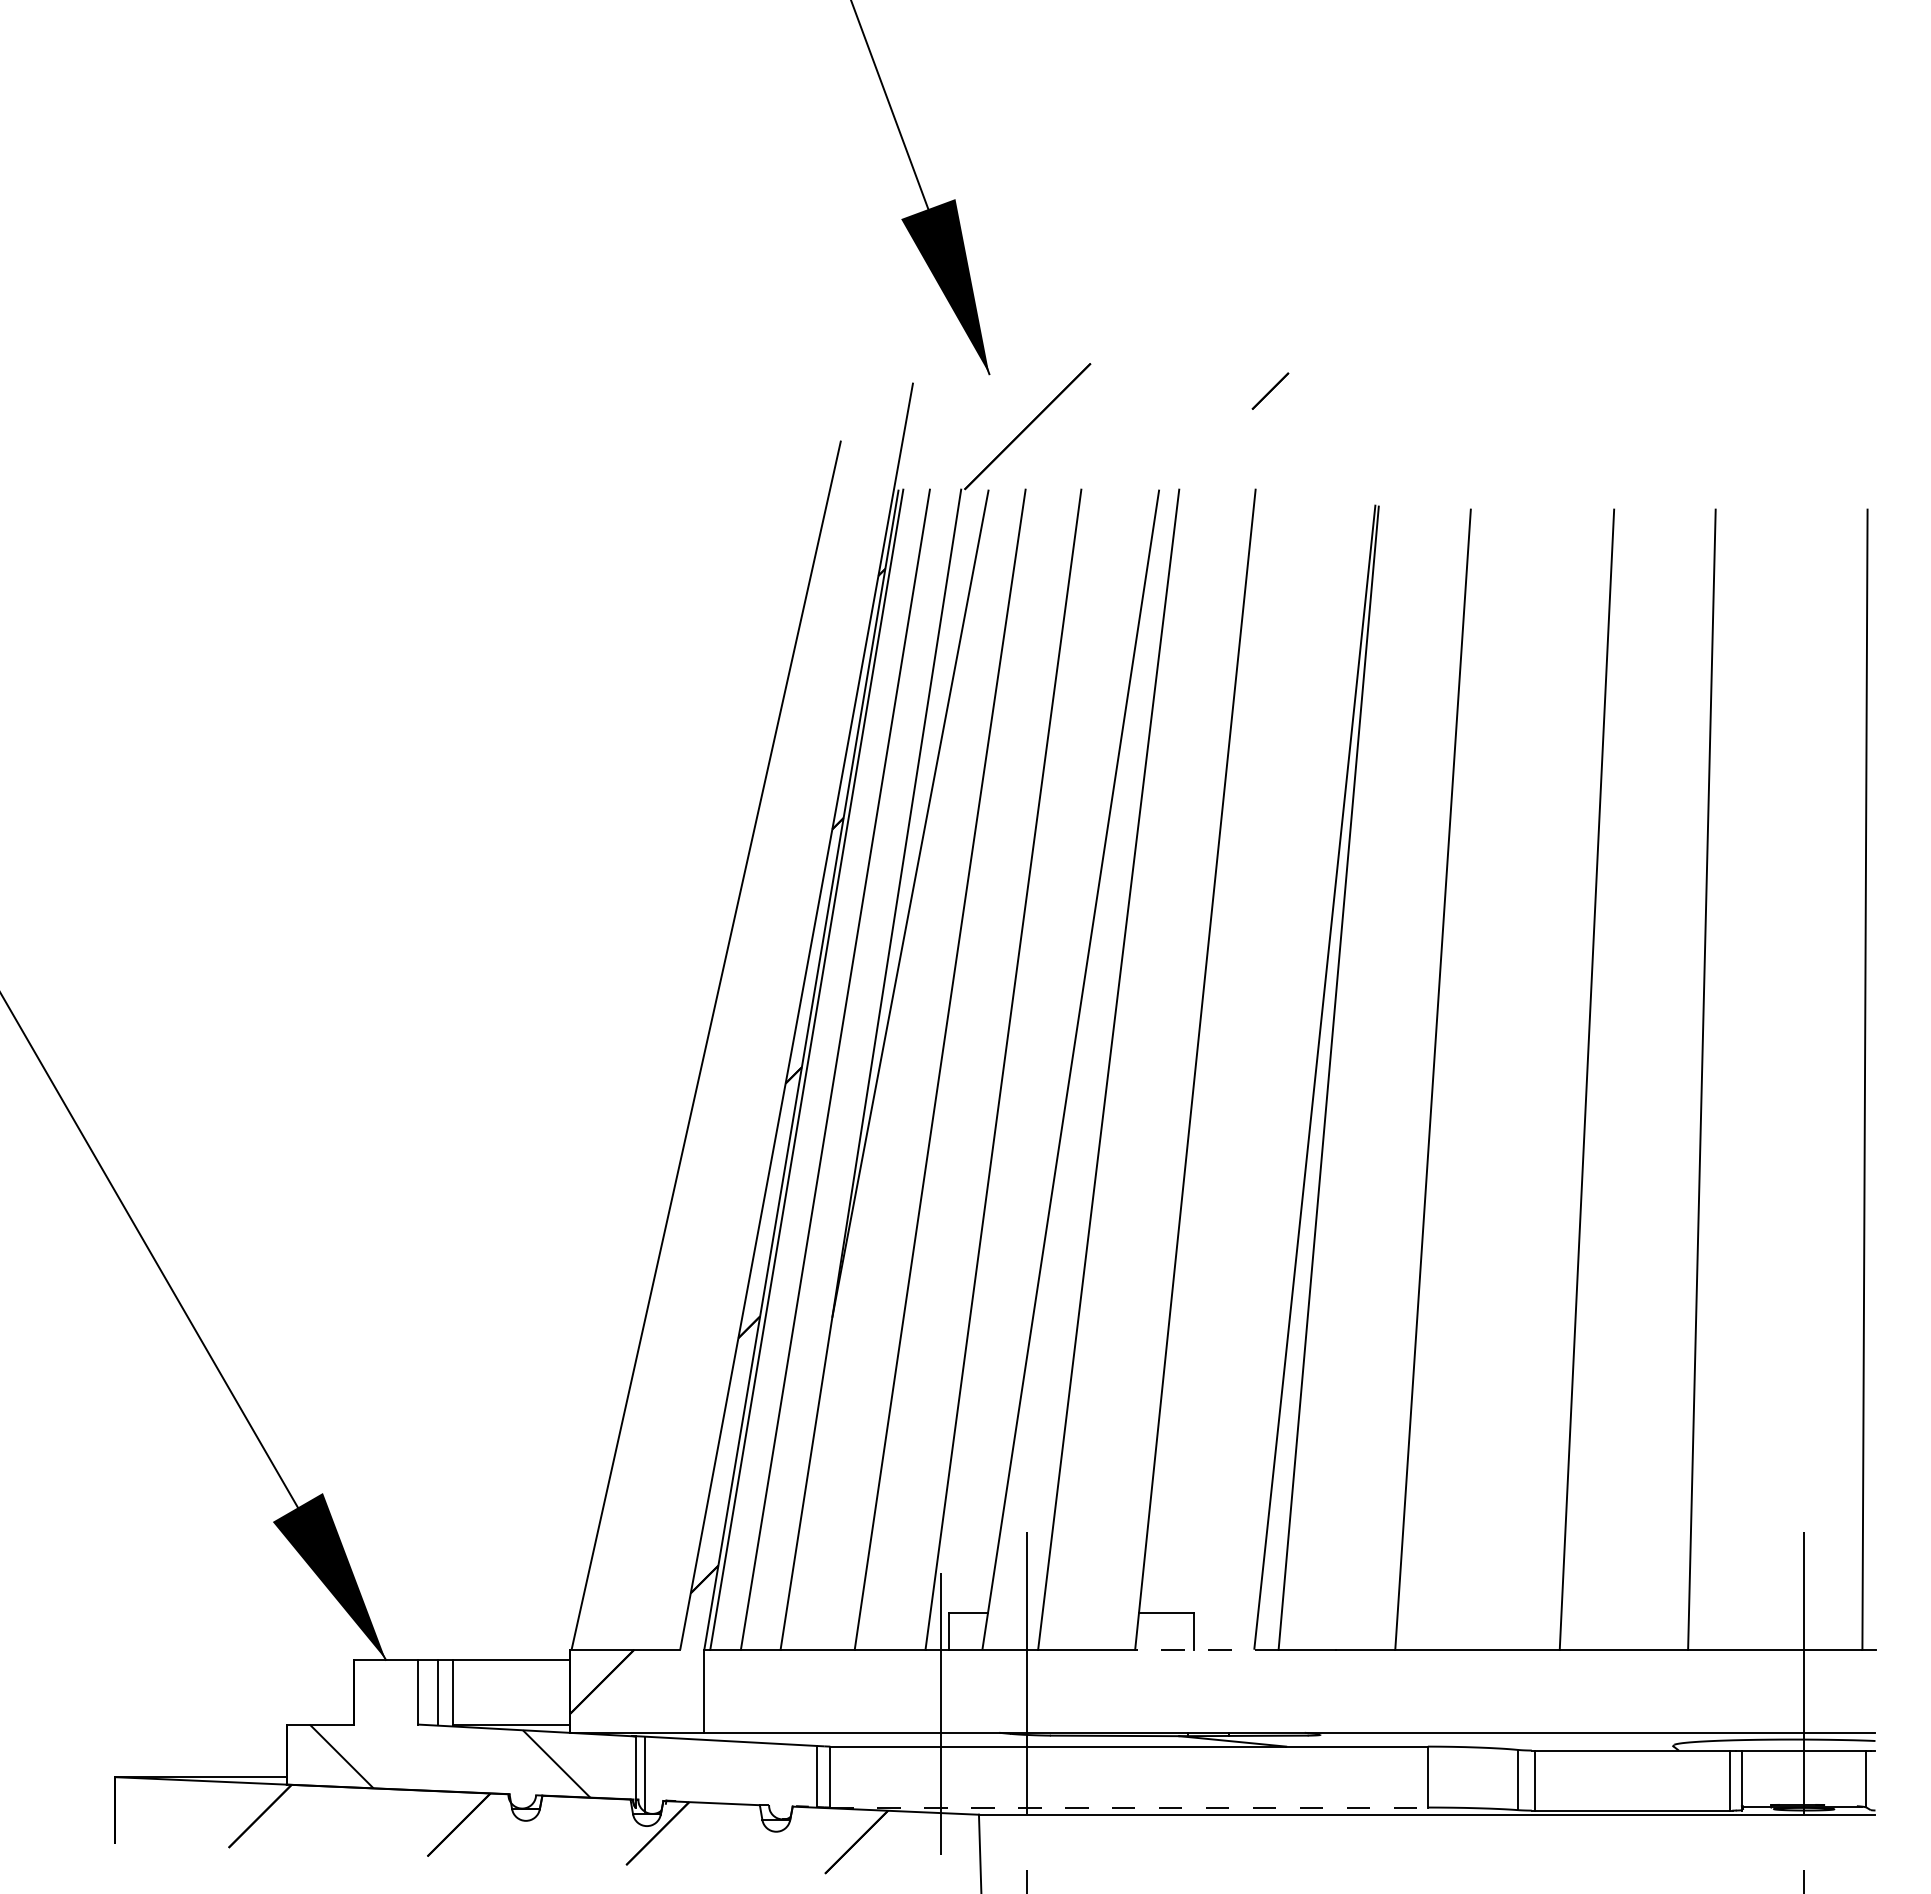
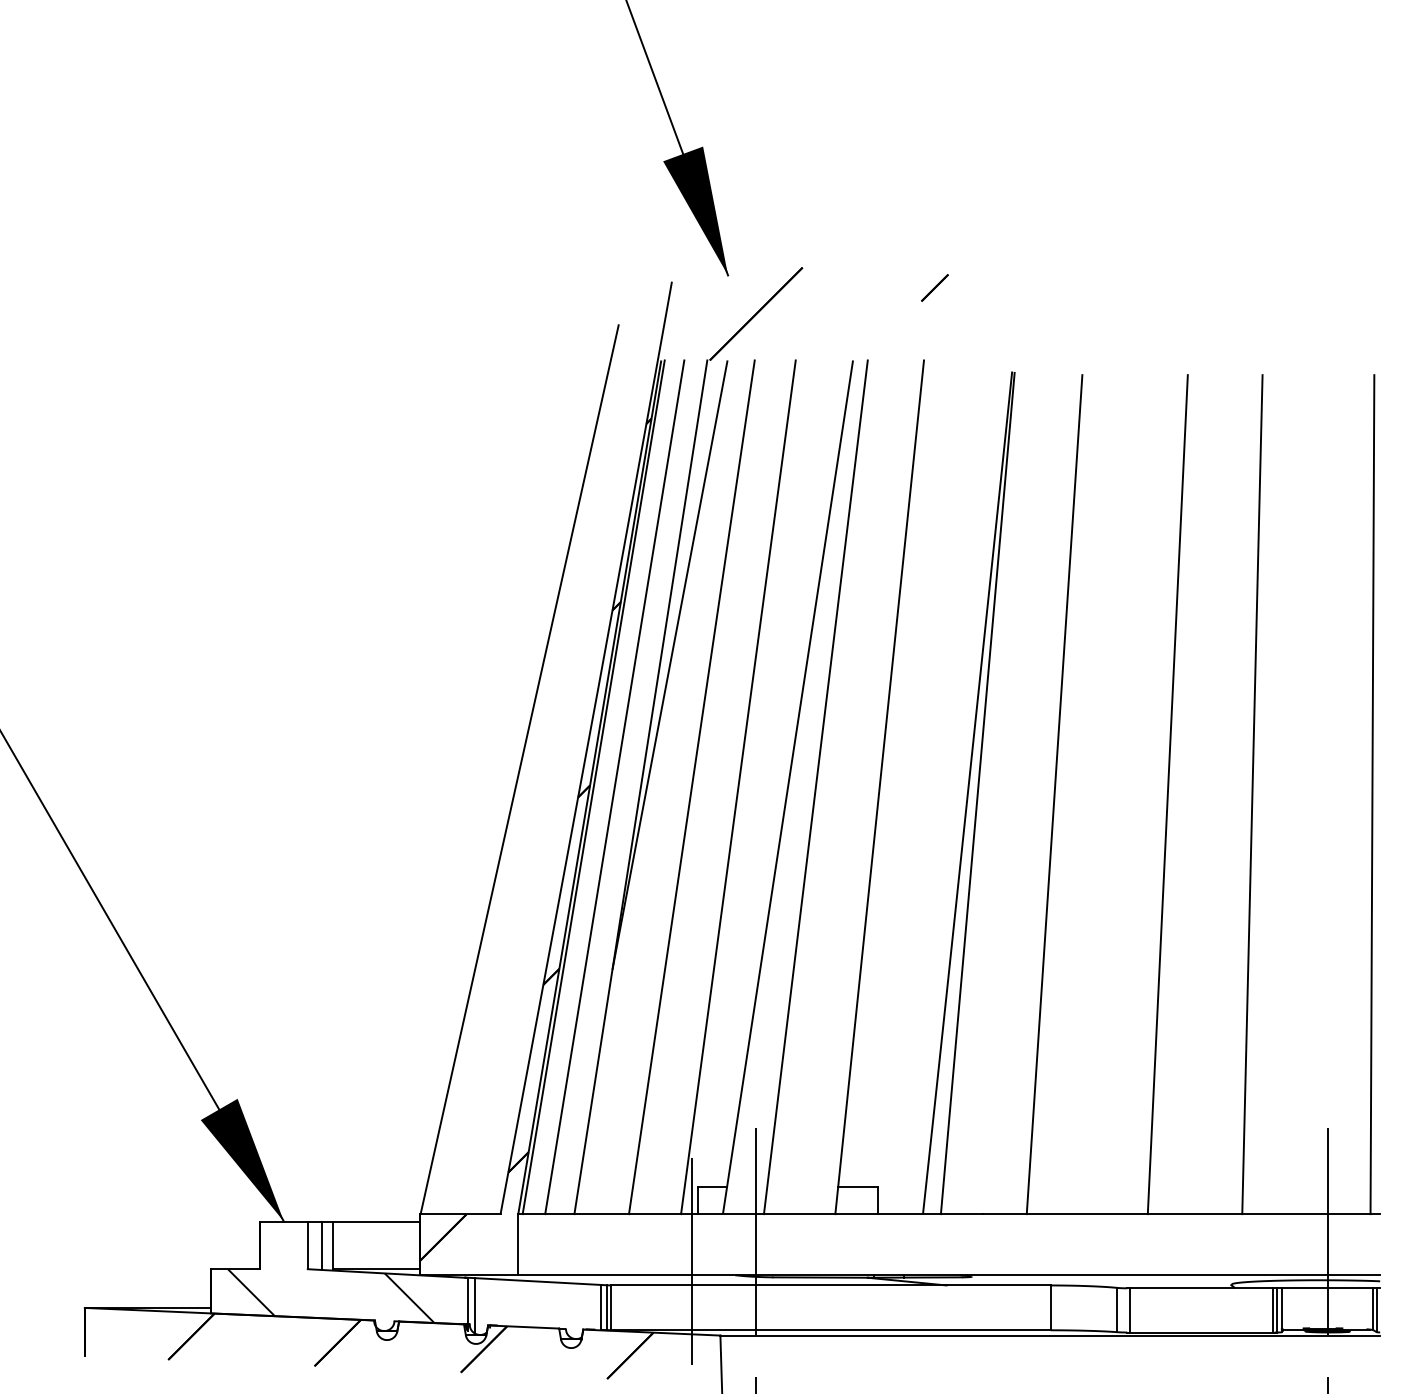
line: (1206, 1649) -> (887, 1213), dashed -> solid
line: (824, 1776) -> (606, 1307), added
line: (1735, 1780) -> (1277, 1310), added
line: (1870, 1780) -> (1376, 1310), added
line: (1129, 1807) -> (831, 1330), dashed -> solid

